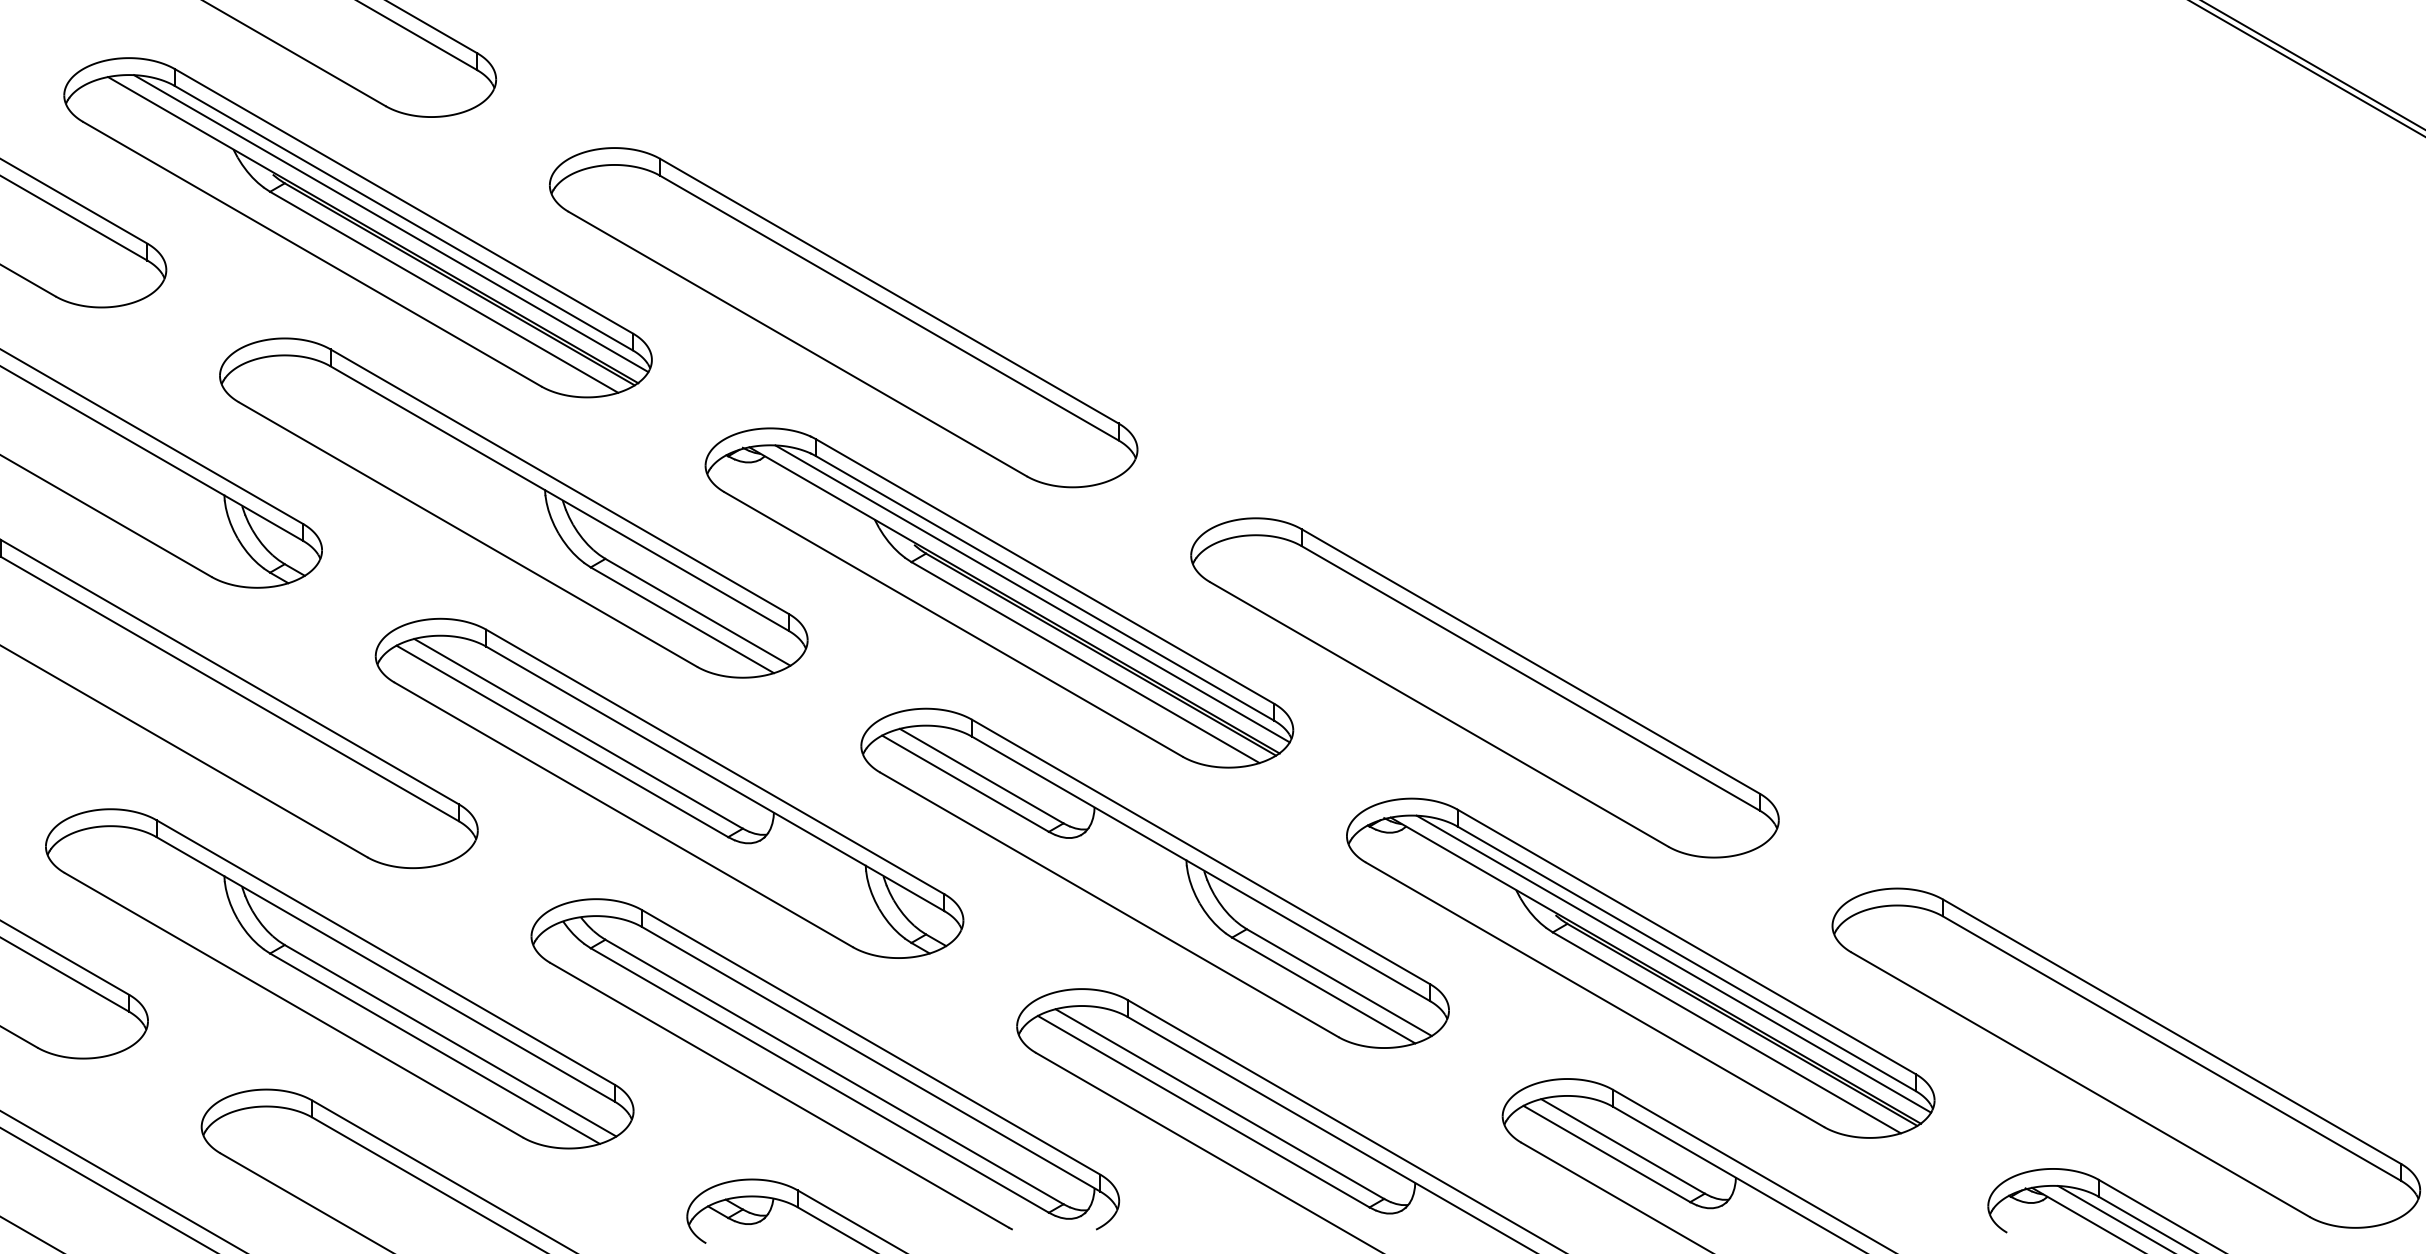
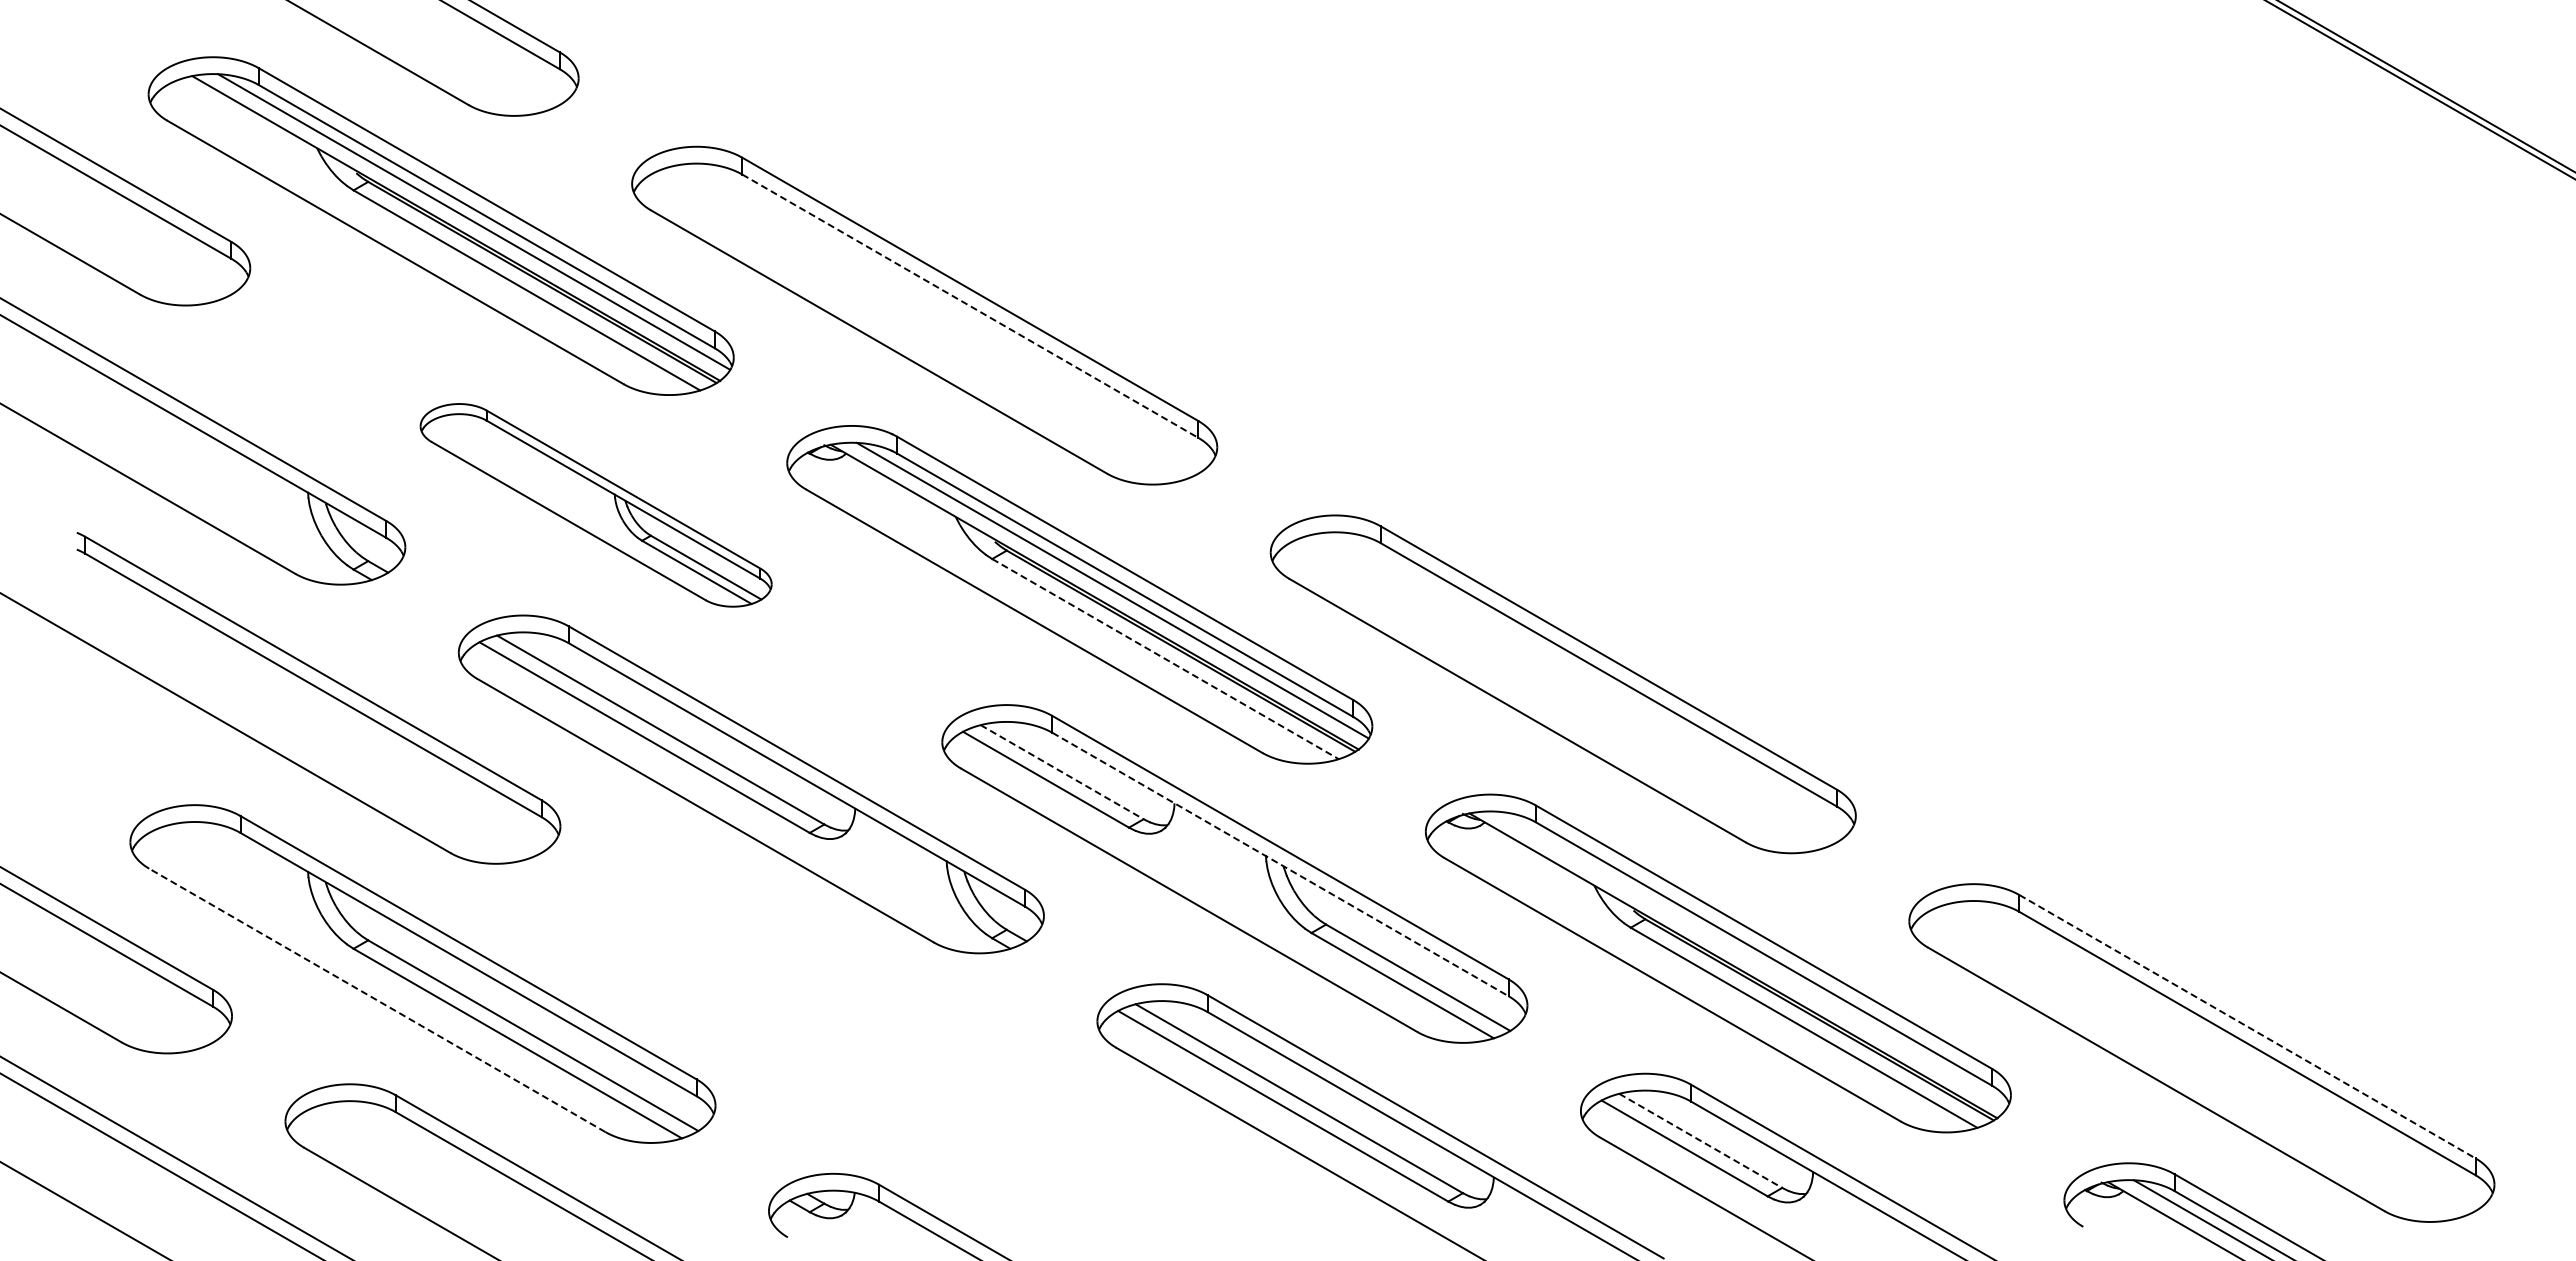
line: (889, 308) -> (970, 306), solid -> dashed
part: (513, 508) -> (595, 505), size x0.6
line: (1085, 662) -> (1165, 659), solid -> dashed
line: (982, 776) -> (1062, 772), solid -> dashed
line: (1200, 868) -> (1280, 864), solid -> dashed
line: (1674, 964) -> (1751, 959), removed
line: (293, 1005) -> (376, 1000), solid -> dashed
line: (2172, 1031) -> (2247, 1026), solid -> dashed
part: (825, 1063) -> (906, 1058), removed
line: (1623, 1147) -> (1701, 1141), solid -> dashed

